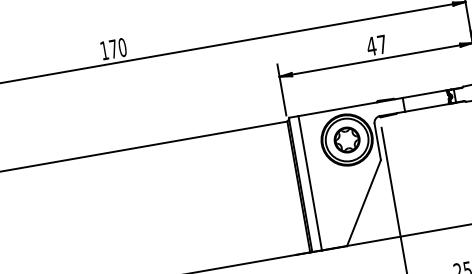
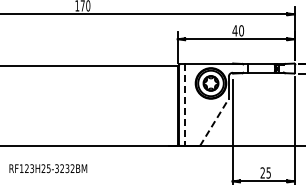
text: (382, 44) -> (241, 30), 47 -> 40
line: (309, 183) -> (184, 105), solid -> dashed
line: (364, 203) -> (214, 122), solid -> dashed

